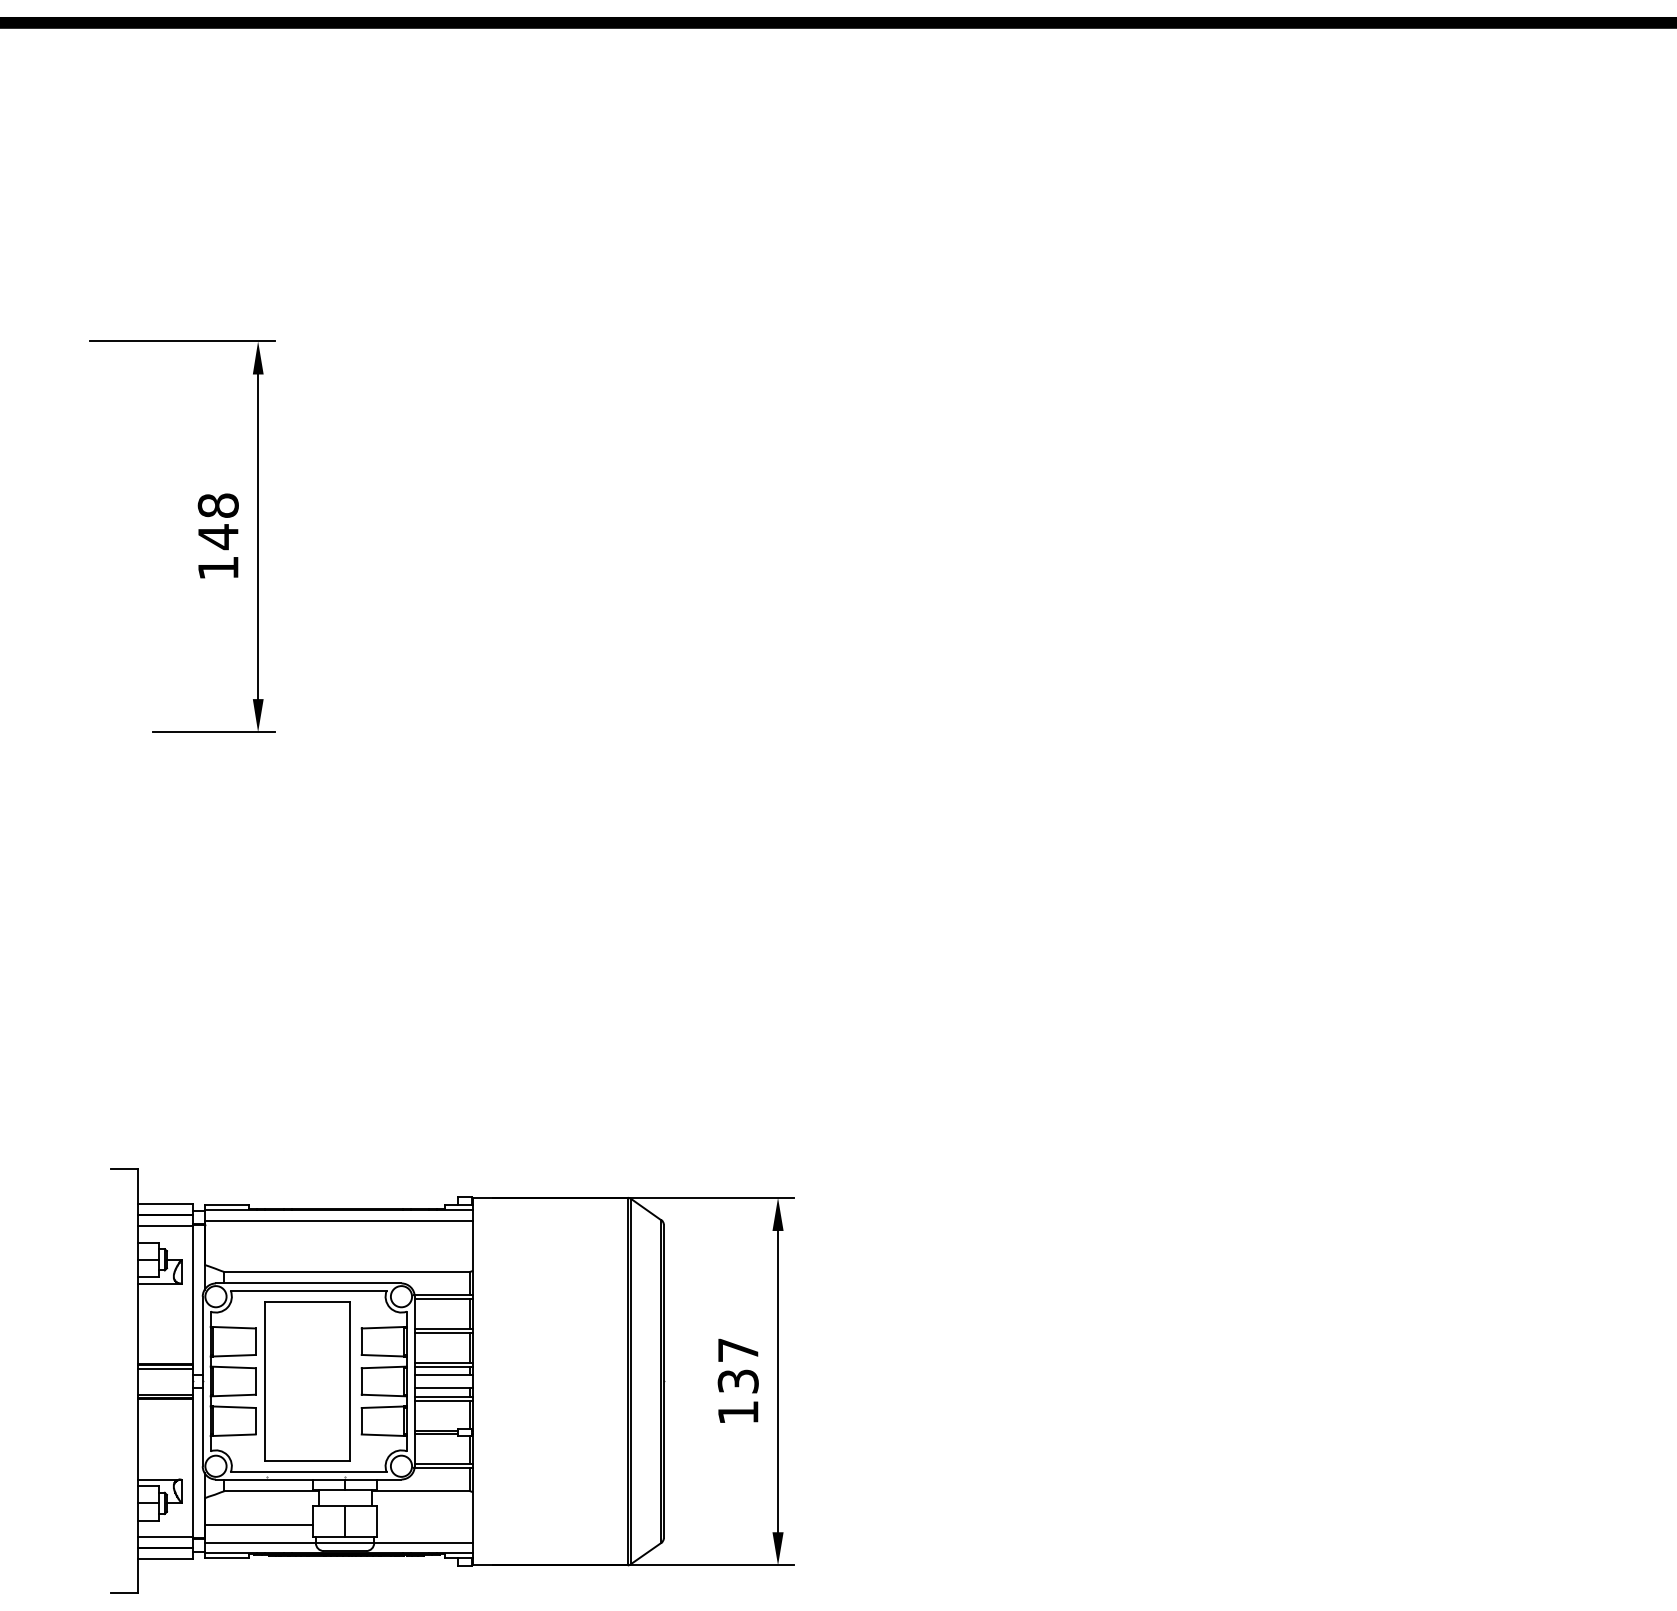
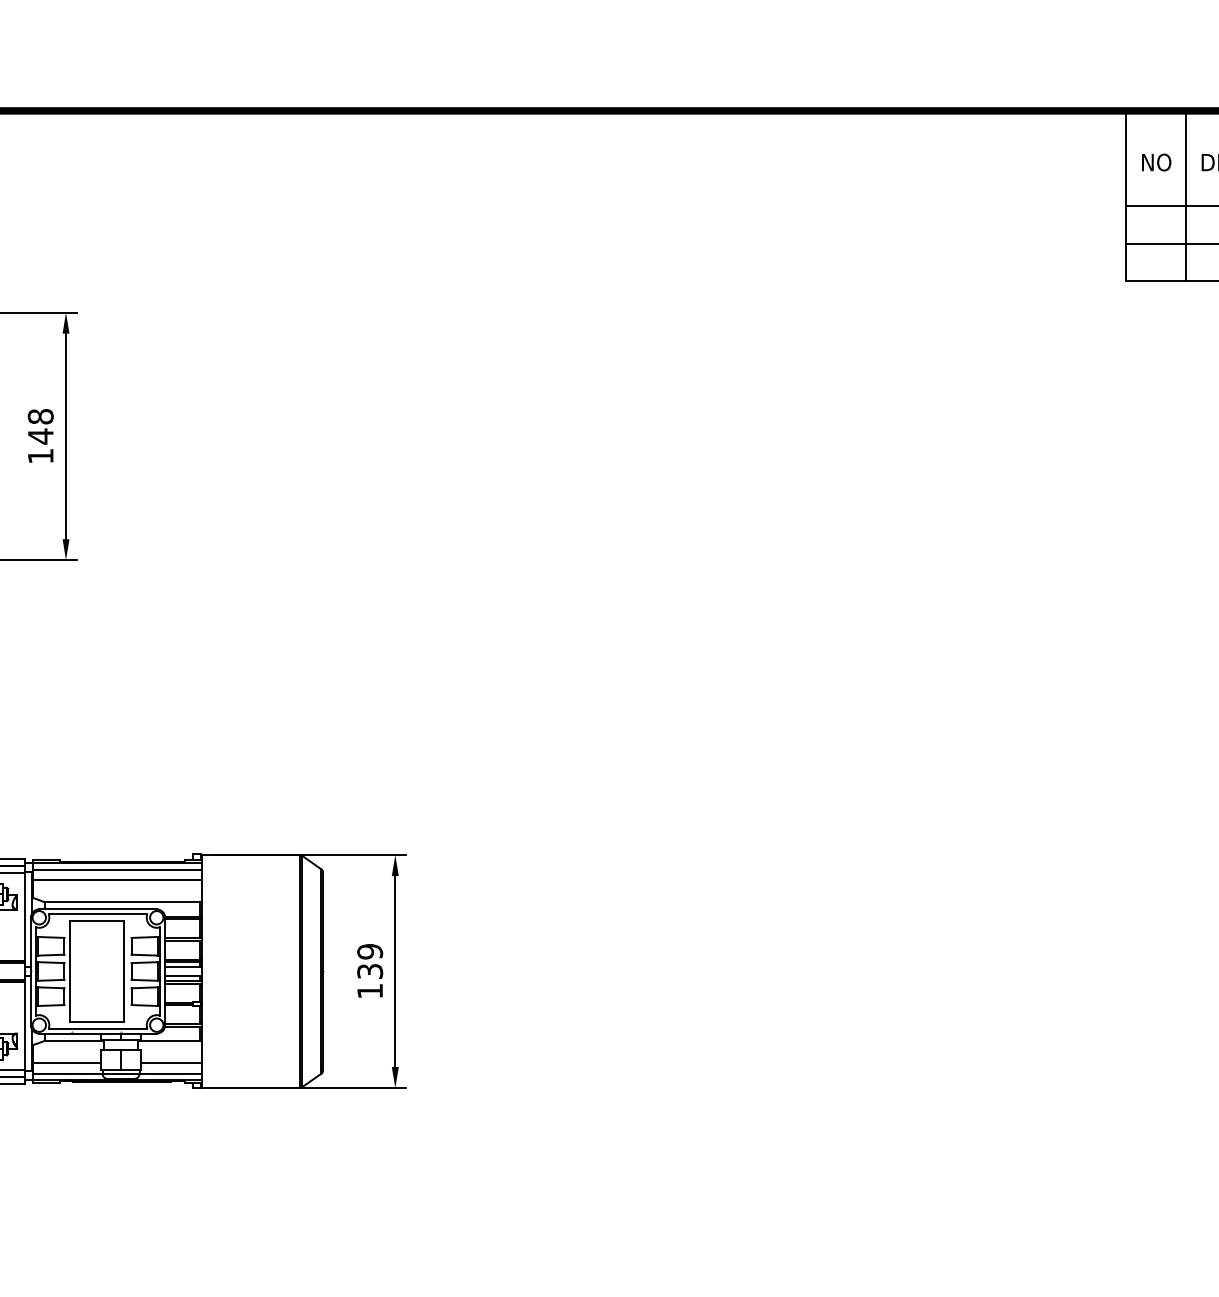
line: (339, 1237) -> (117, 880), added
text: (738, 1349) -> (370, 951), 137 -> 139
line: (424, 1525) -> (171, 1062), added

